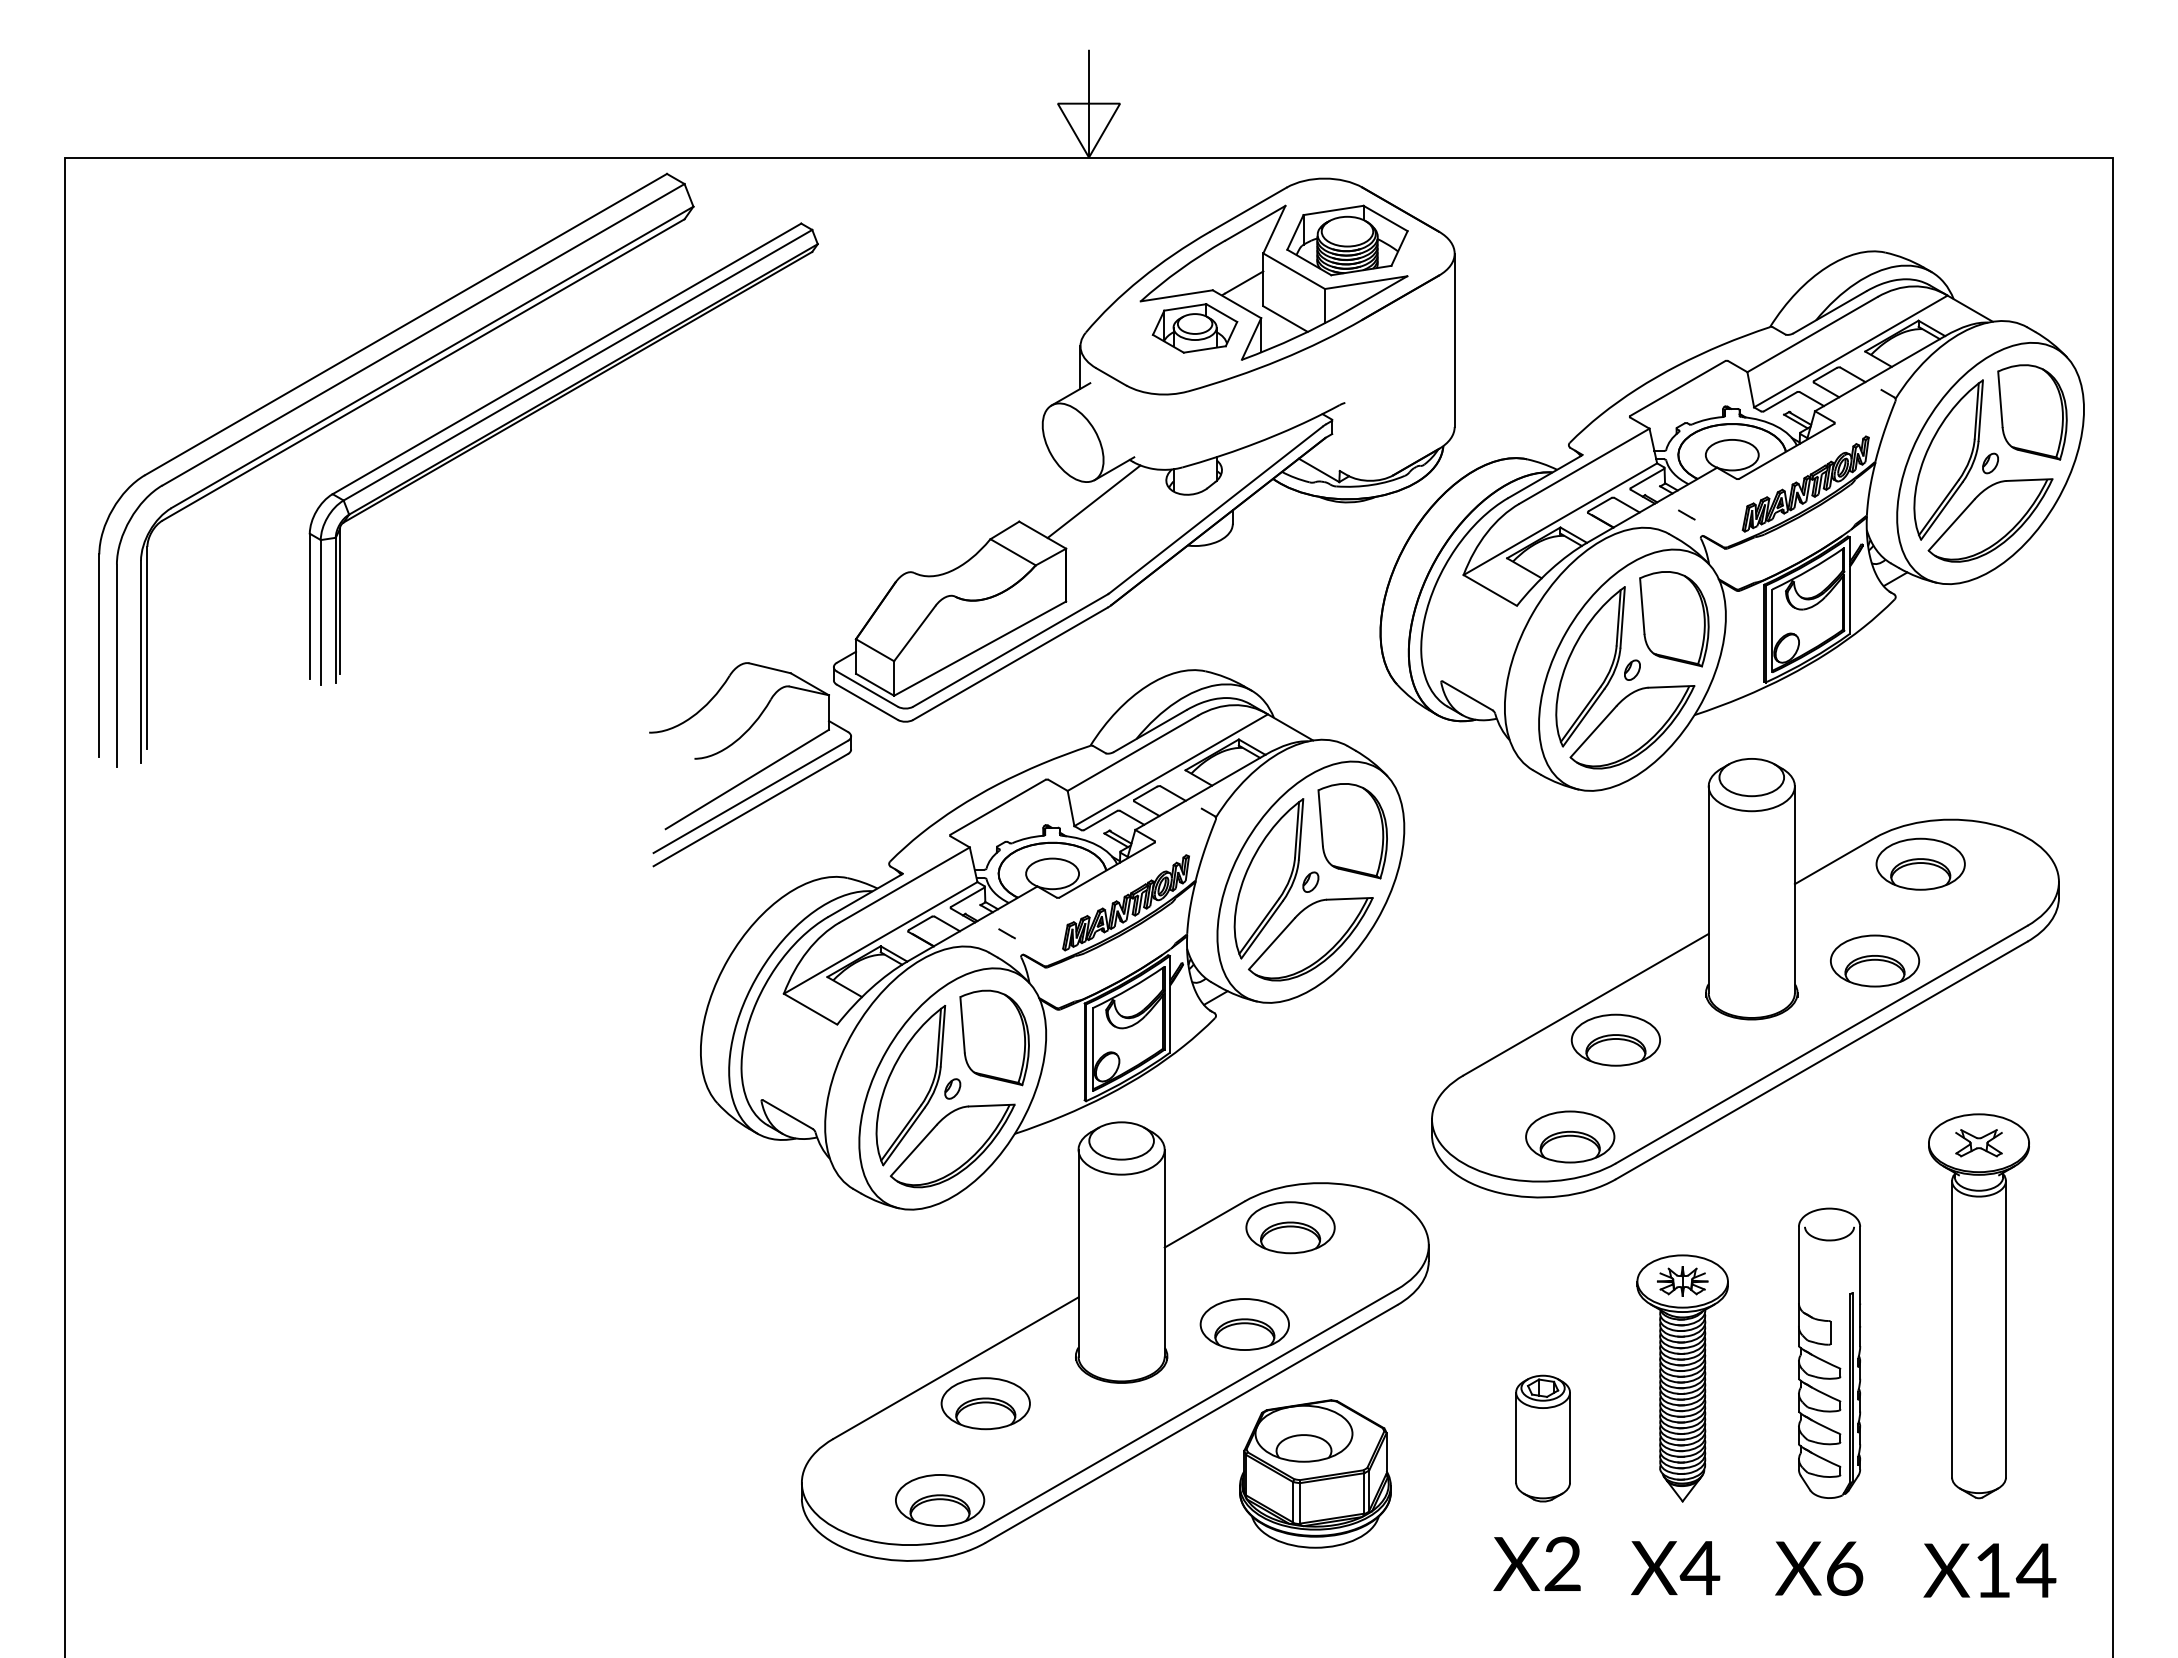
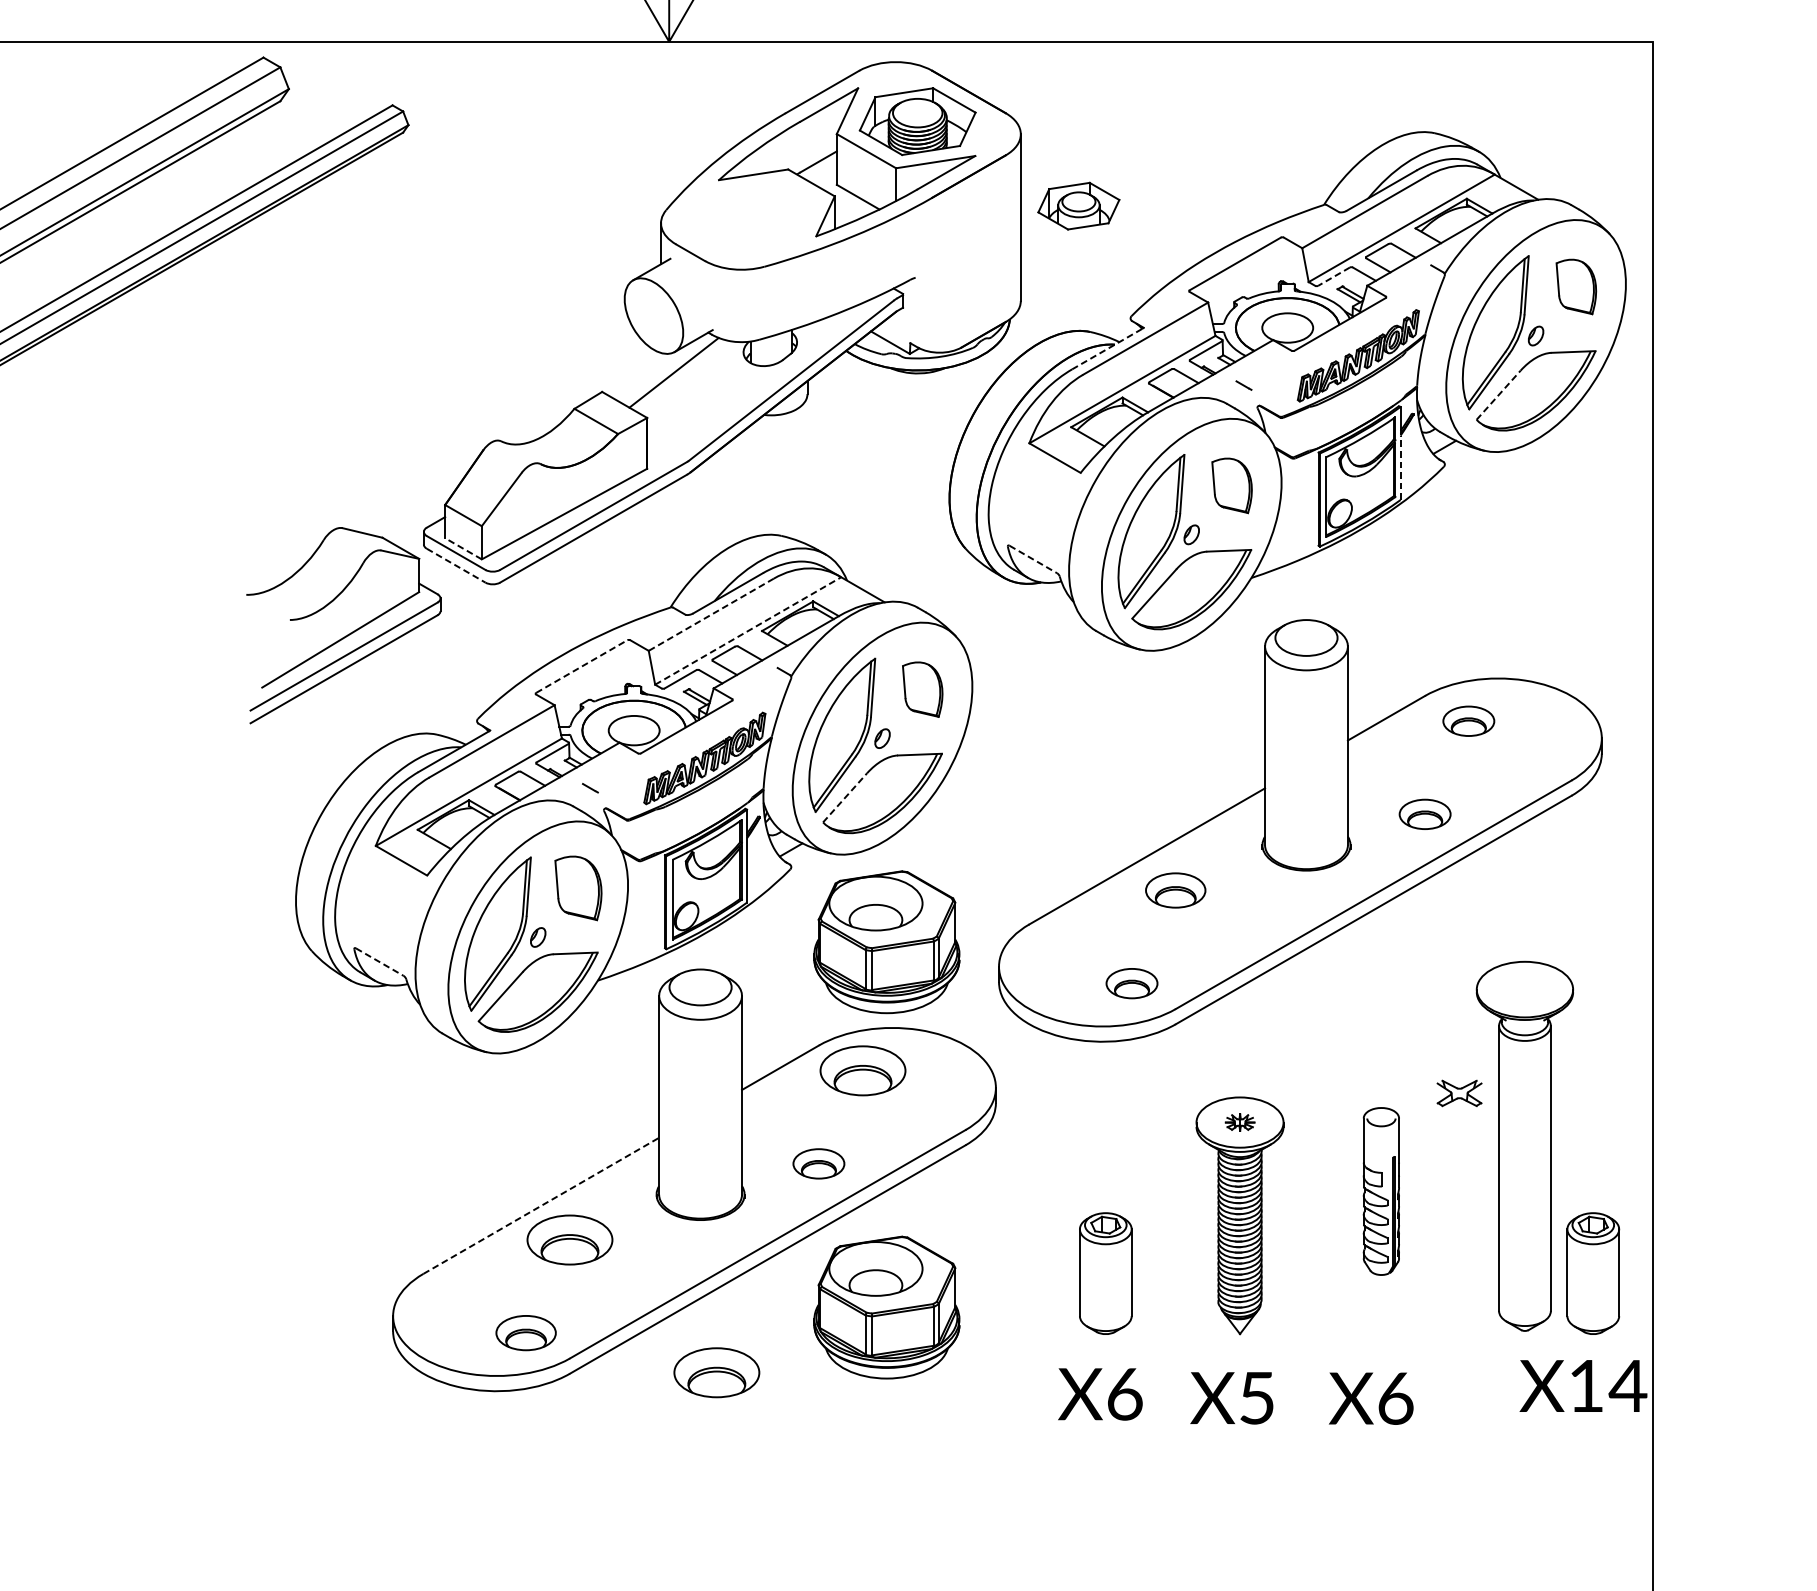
part: (1194, 328) -> (1078, 206), moved
line: (1780, 402) -> (1334, 277), solid -> dashed
part: (2032, 412) -> (1576, 287), size x0.6
line: (1544, 477) -> (1107, 349), solid -> dashed
line: (1951, 524) -> (1498, 394), solid -> dashed
line: (1849, 600) -> (1400, 467), solid -> dashed
part: (1674, 619) -> (1232, 486), size x0.6
line: (875, 684) -> (463, 548), solid -> dashed
line: (1467, 695) -> (1033, 559), solid -> dashed
line: (867, 702) -> (456, 565), solid -> dashed
line: (1132, 753) -> (711, 614), solid -> dashed
line: (1171, 770) -> (748, 631), solid -> dashed
line: (998, 807) -> (582, 666), solid -> dashed
part: (1352, 831) -> (922, 689), size x0.6
part: (1920, 863) -> (1468, 720), size x0.6
line: (1272, 943) -> (845, 797), solid -> dashed
part: (1875, 960) -> (1425, 813), size x0.6
part: (994, 1037) -> (578, 887), size x0.7
part: (1615, 1039) -> (1175, 889), size x0.7
part: (1315, 1093) -> (886, 941), added
line: (788, 1114) -> (380, 961), solid -> dashed
part: (1570, 1136) -> (1132, 983), size x0.6
part: (1978, 1143) -> (1459, 1093), moved
part: (1682, 1281) -> (1239, 1122), size x0.6
part: (1244, 1324) -> (818, 1163), size x0.6
part: (1829, 1352) -> (1381, 1190), size x0.6
line: (955, 1368) -> (540, 1206), solid -> dashed
part: (2049, 1438) -> (1592, 1273), added
part: (940, 1500) -> (526, 1333), size x0.7
part: (1138, 1541) -> (716, 1372), added
text: (1562, 1563) -> (1124, 1393), X2 -> X6
text: (1699, 1568) -> (1256, 1398), X4 -> X5
text: (1989, 1570) -> (1583, 1386), moved

